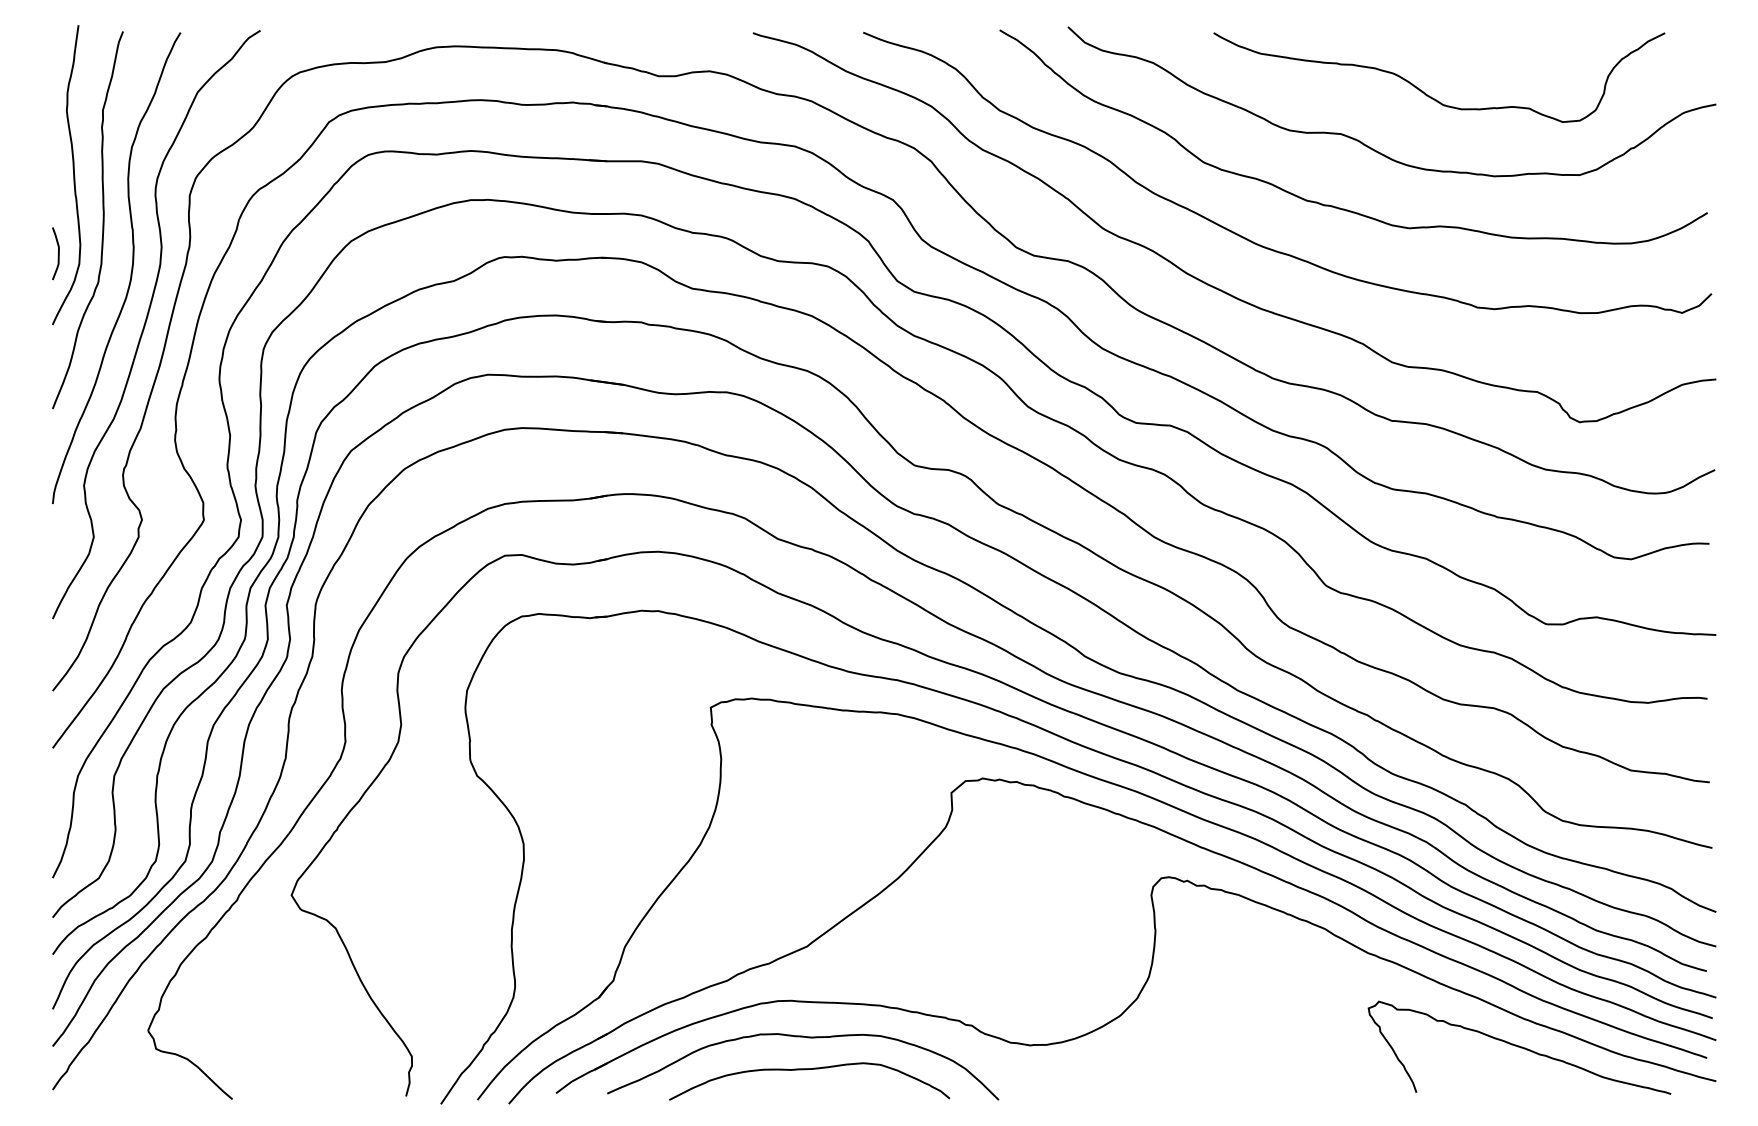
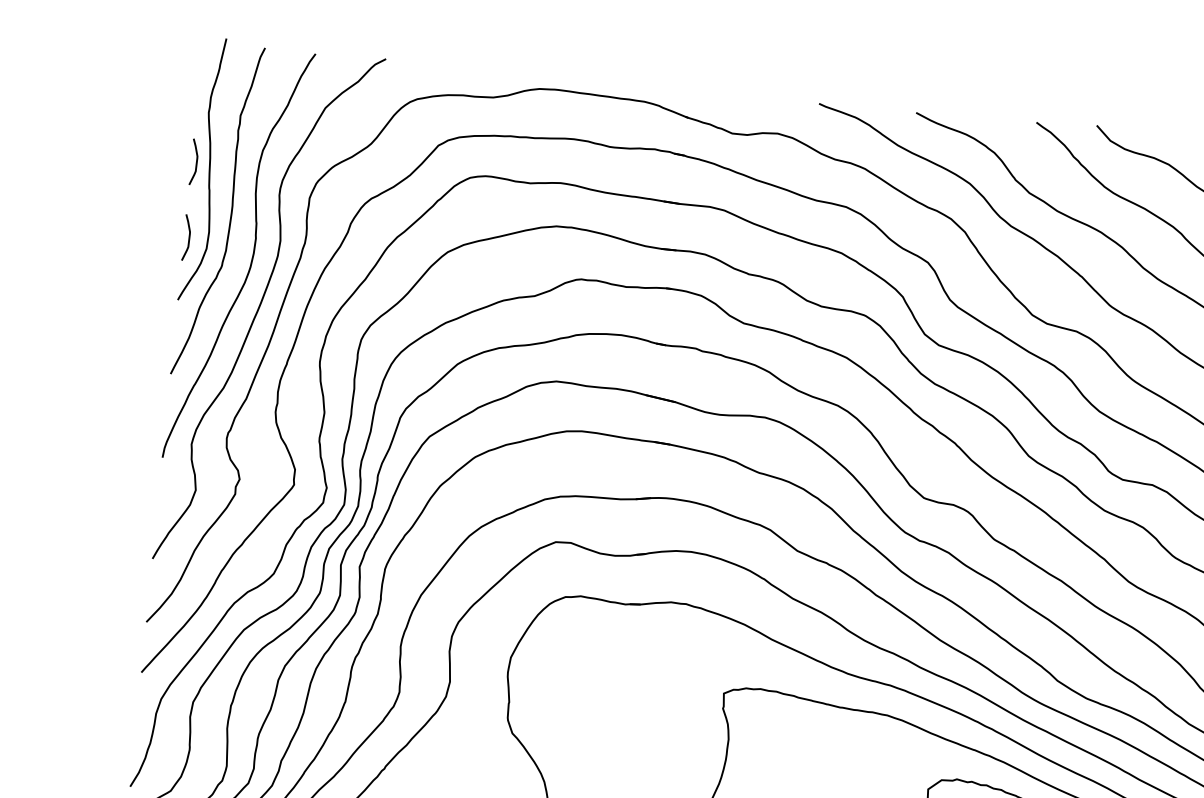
curve: (57, 169) -> (195, 163), added

